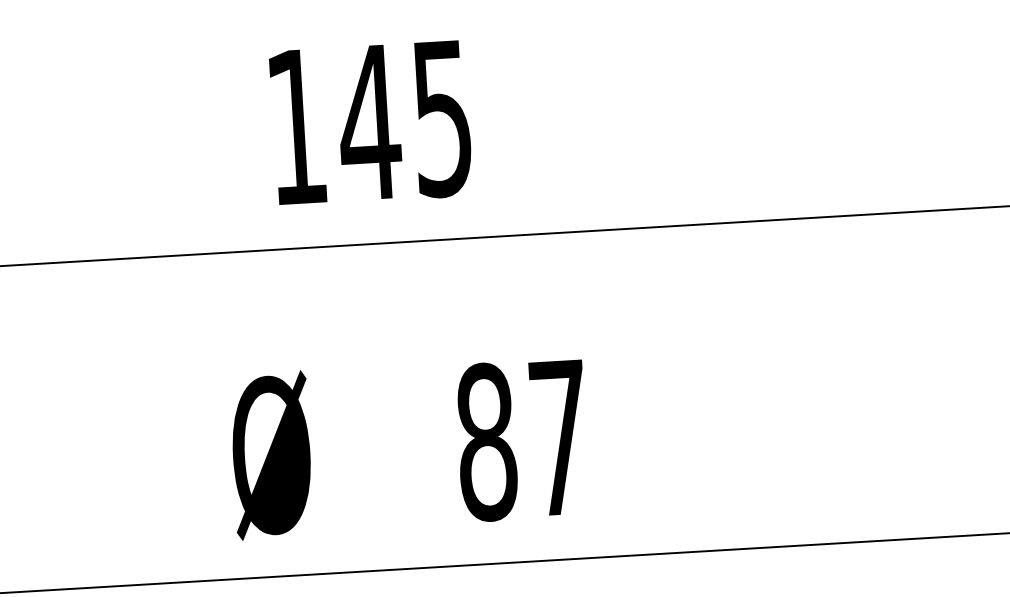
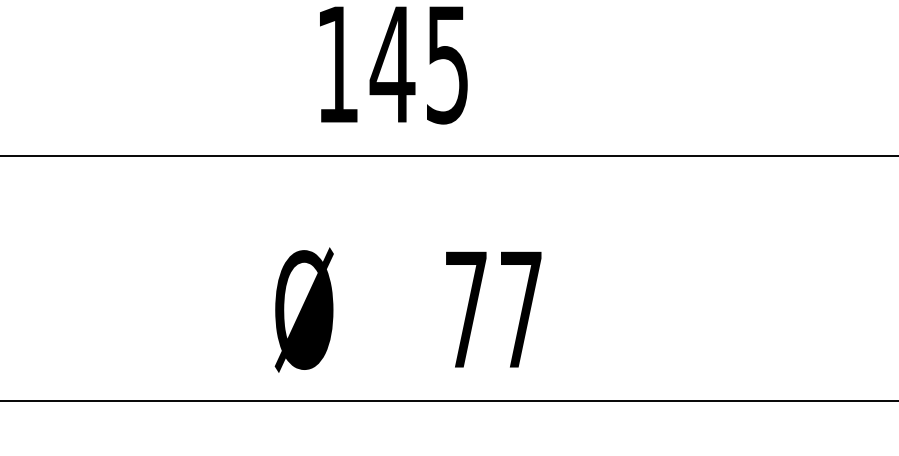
text: (485, 442) -> (465, 309), 87 -> 77

